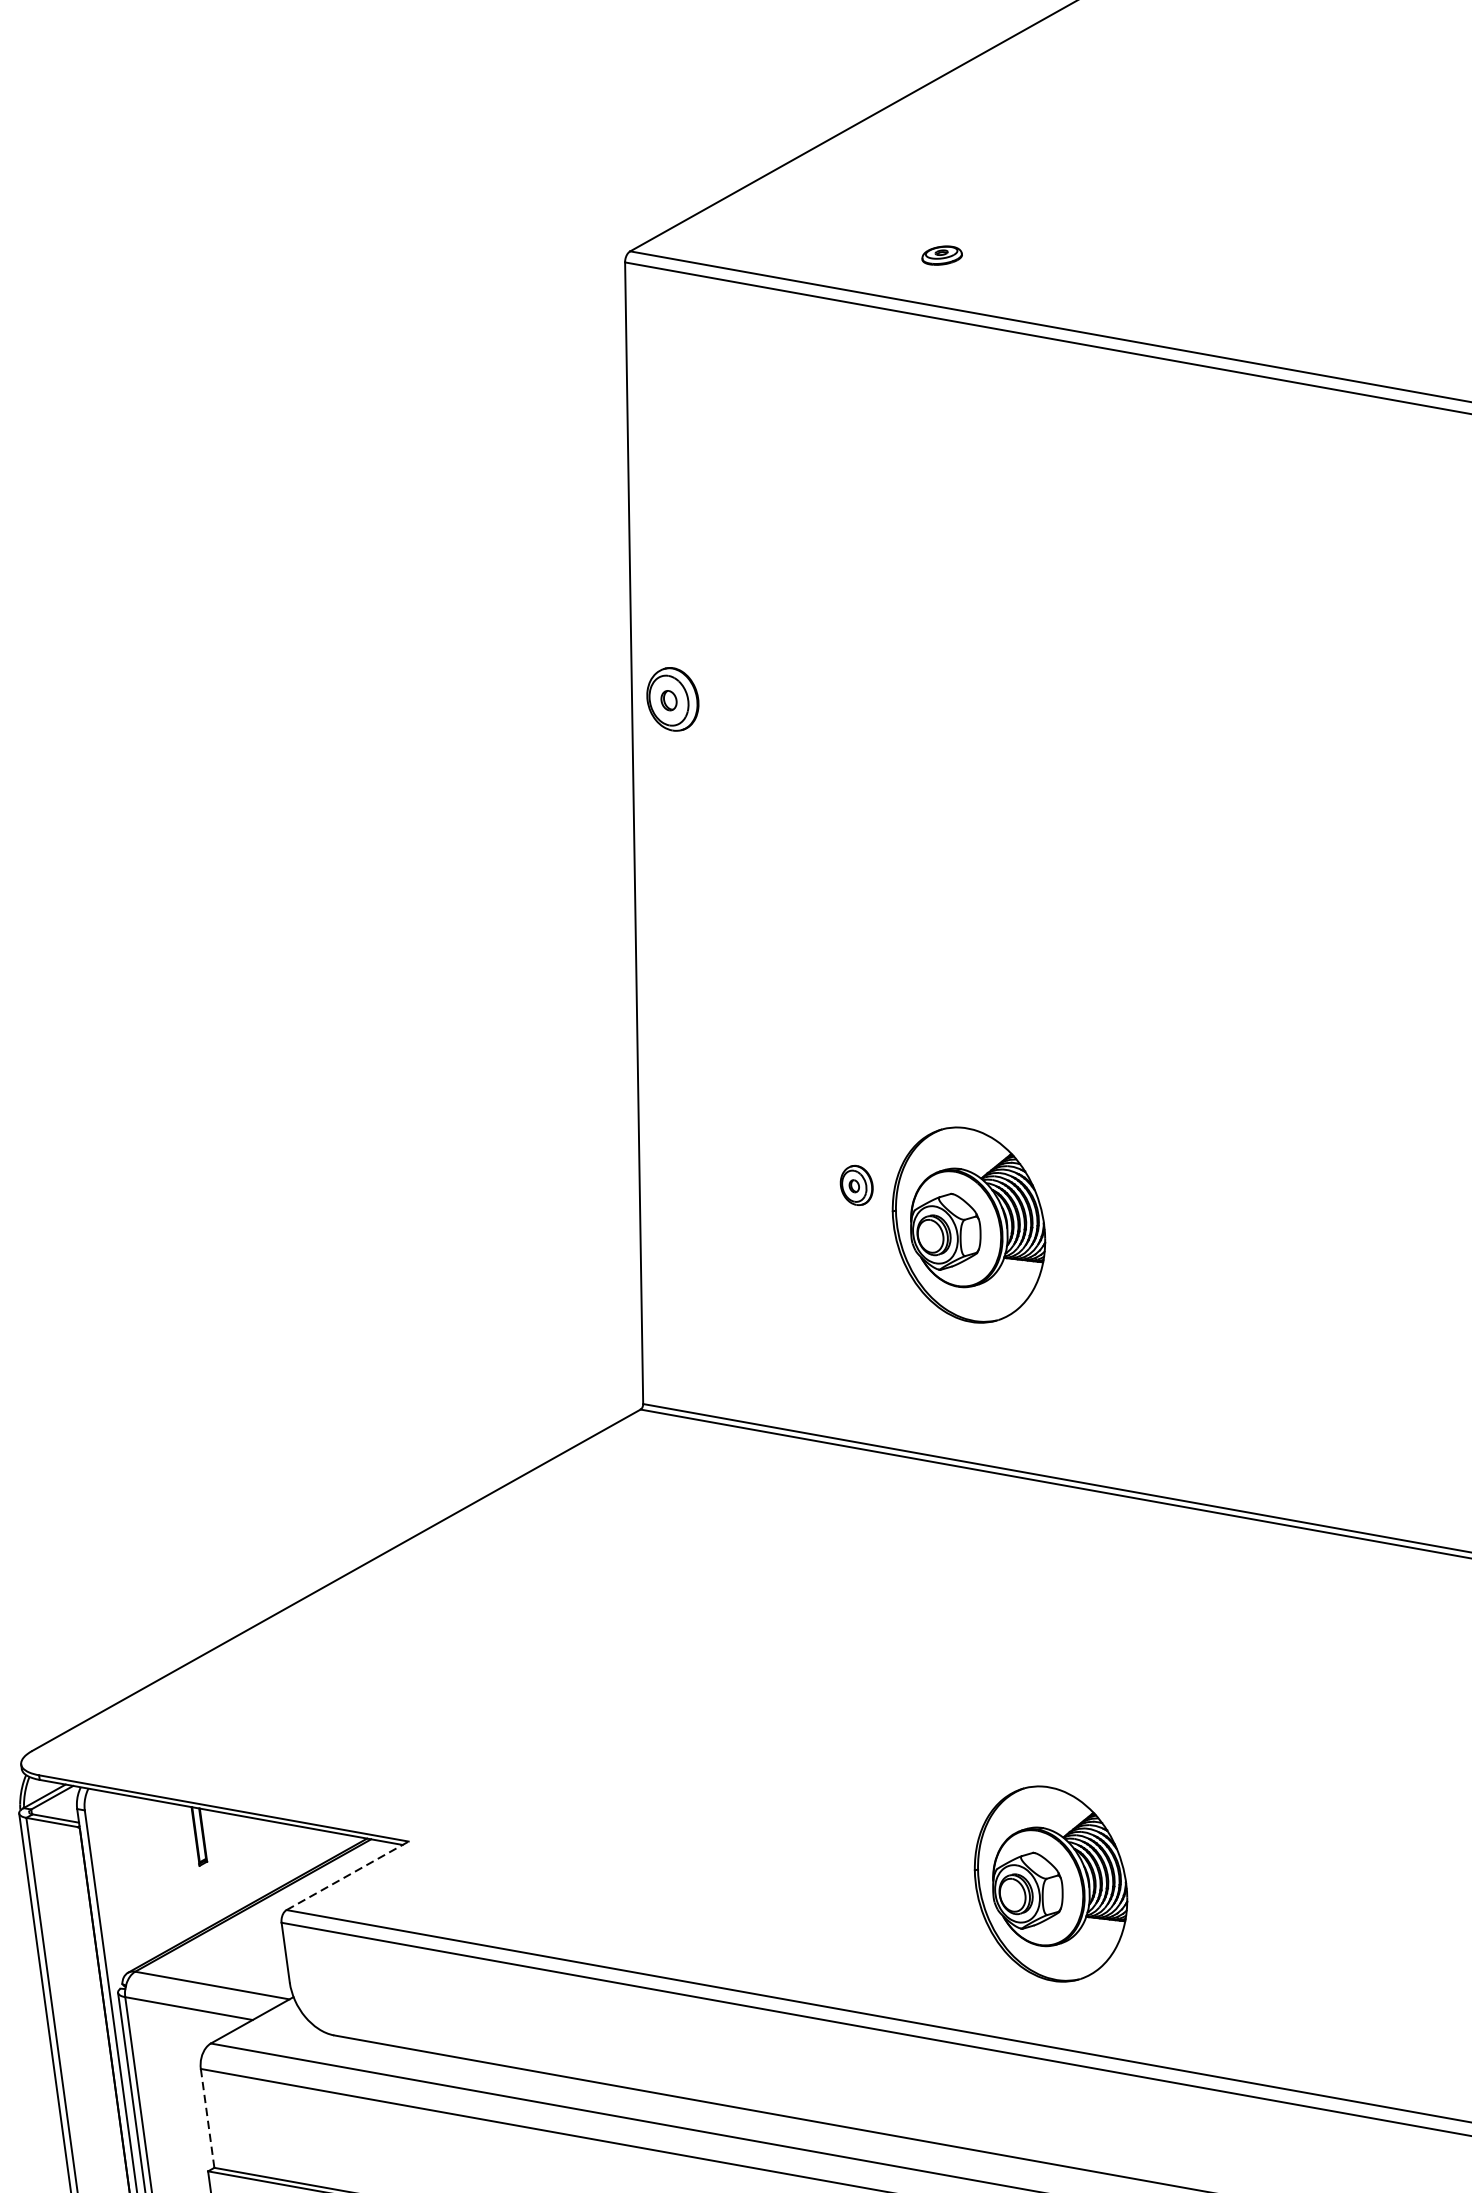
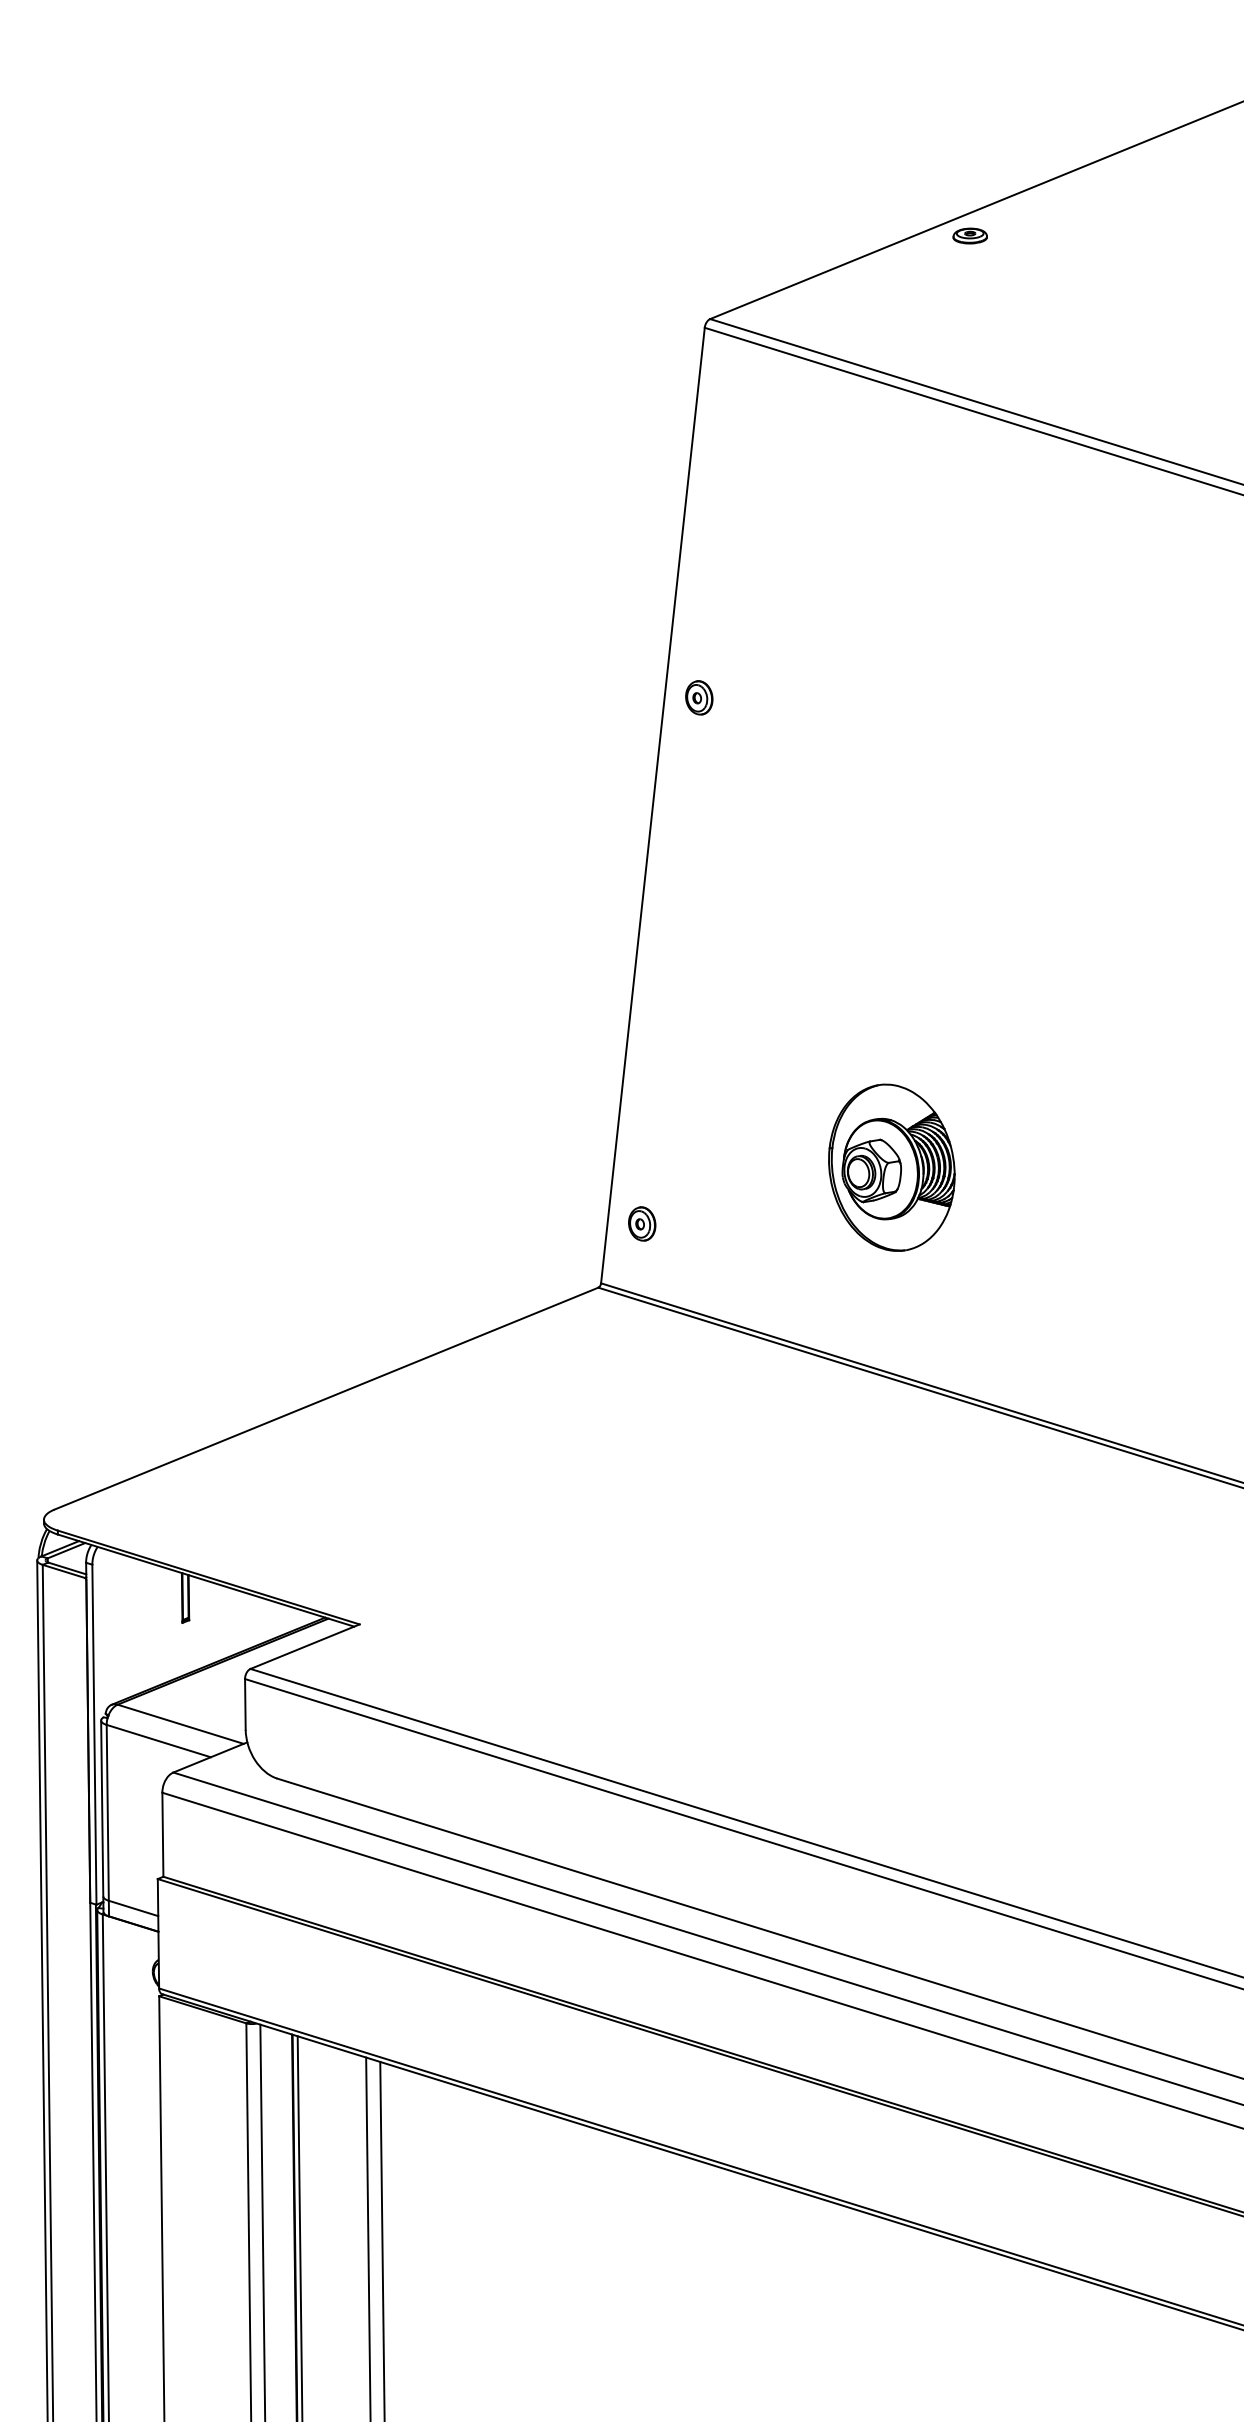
part: (941, 255) -> (969, 235), moved
part: (673, 699) -> (699, 697), size x0.62
part: (856, 1184) -> (642, 1223), moved
line: (348, 1875) -> (305, 1646), dashed -> solid
part: (1050, 1883) -> (891, 1726), removed
line: (207, 2118) -> (162, 1834), dashed -> solid

